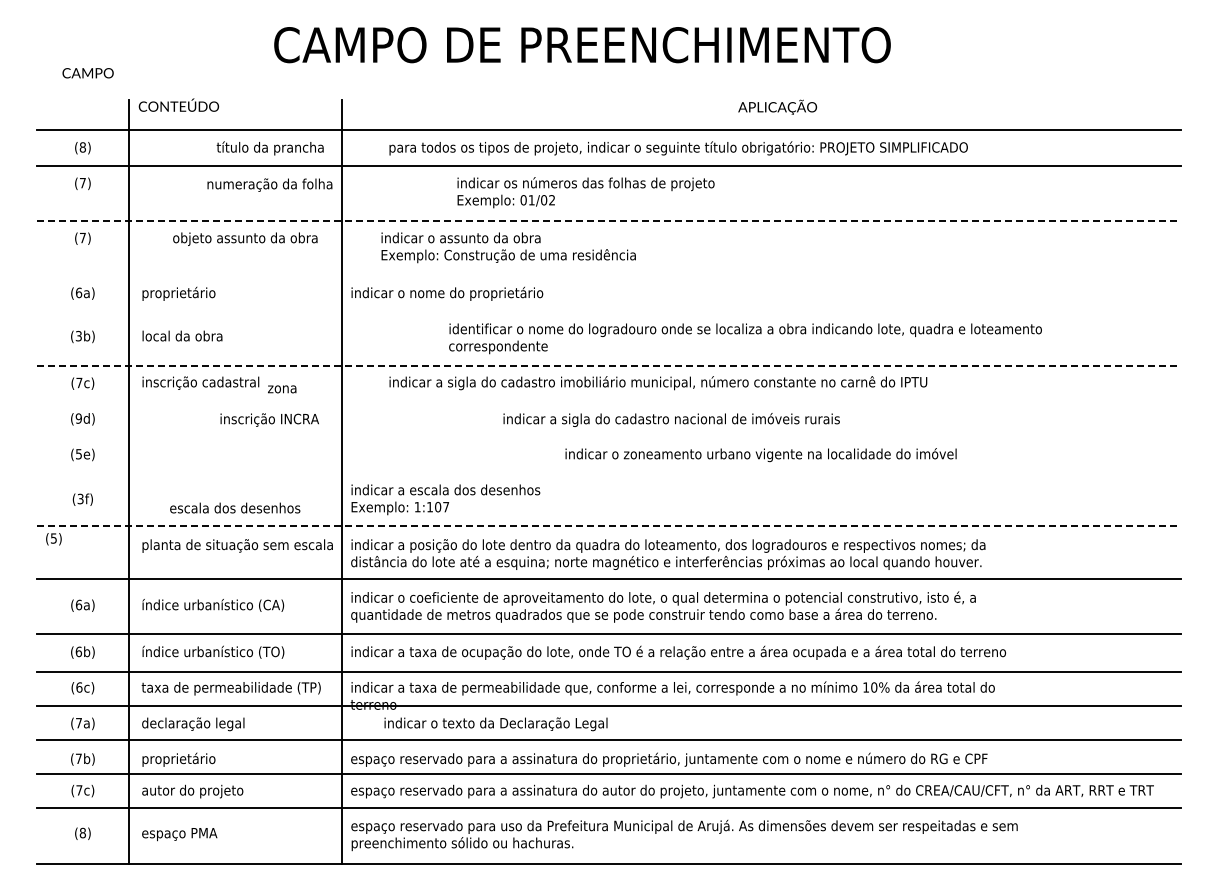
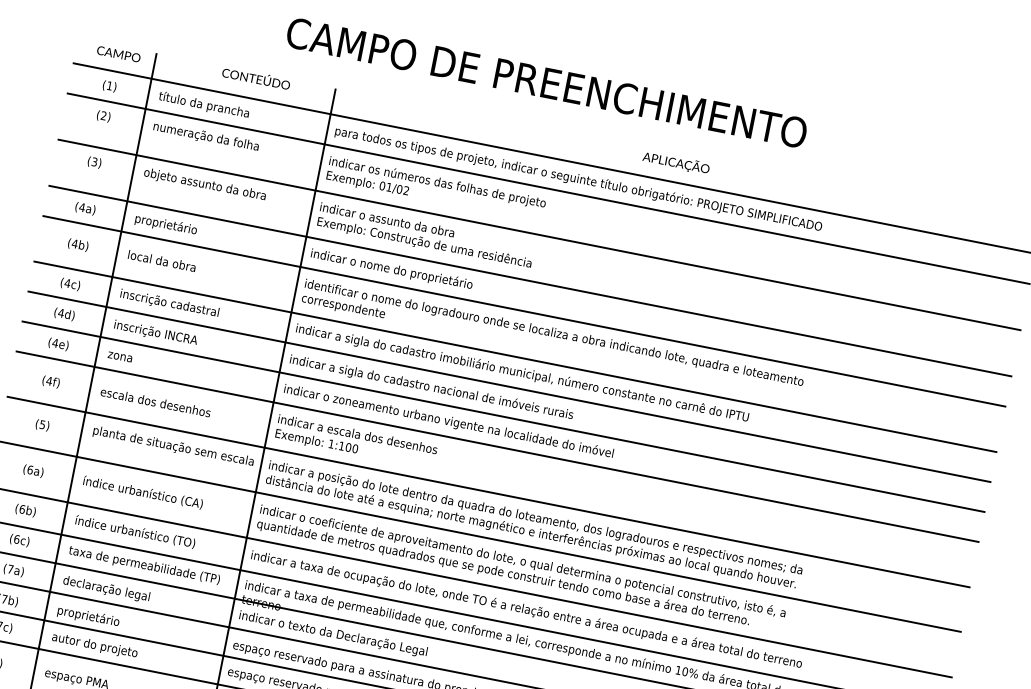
text: (87, 73) -> (118, 54), moved
text: (178, 104) -> (256, 77), moved
text: (777, 106) -> (676, 162), moved
text: (82, 147) -> (109, 85), (8) -> (1)
text: (269, 148) -> (203, 105), moved
text: (678, 148) -> (578, 179), moved
text: (82, 182) -> (103, 115), (7) -> (2)
text: (269, 184) -> (206, 136), moved
text: (585, 192) -> (435, 189), moved
line: (608, 220) -> (539, 234), dashed -> solid
text: (82, 237) -> (94, 161), (7) -> (3)
text: (245, 238) -> (205, 184), moved
text: (508, 247) -> (425, 235), moved
line: (608, 275) -> (530, 281), added
text: (78, 292) -> (81, 207), (6a) -> (4a)
line: (608, 311) -> (524, 311), added
text: (78, 335) -> (74, 243), (3b) -> (4b)
text: (745, 338) -> (552, 340), moved
line: (608, 365) -> (515, 356), dashed -> solid
text: (79, 382) -> (67, 282), (7c) -> (4c)
text: (658, 383) -> (522, 373), moved
text: (282, 389) -> (120, 357), moved
line: (608, 401) -> (509, 387), added
text: (78, 418) -> (60, 313), (9d) -> (4d)
text: (269, 419) -> (155, 332), moved
text: (671, 419) -> (431, 387), moved
line: (608, 436) -> (503, 416), added
text: (78, 454) -> (54, 343), (5e) -> (4e)
text: (760, 455) -> (448, 422), moved
line: (608, 472) -> (497, 446), added
text: (80, 498) -> (49, 380), (3f) -> (4f)
text: (446, 506) -> (355, 448), 1:107 -> 1:100
text: (235, 507) -> (156, 401), moved
line: (608, 526) -> (488, 492), dashed -> solid
text: (53, 539) -> (42, 425), moved
text: (495, 724) -> (332, 634), moved

